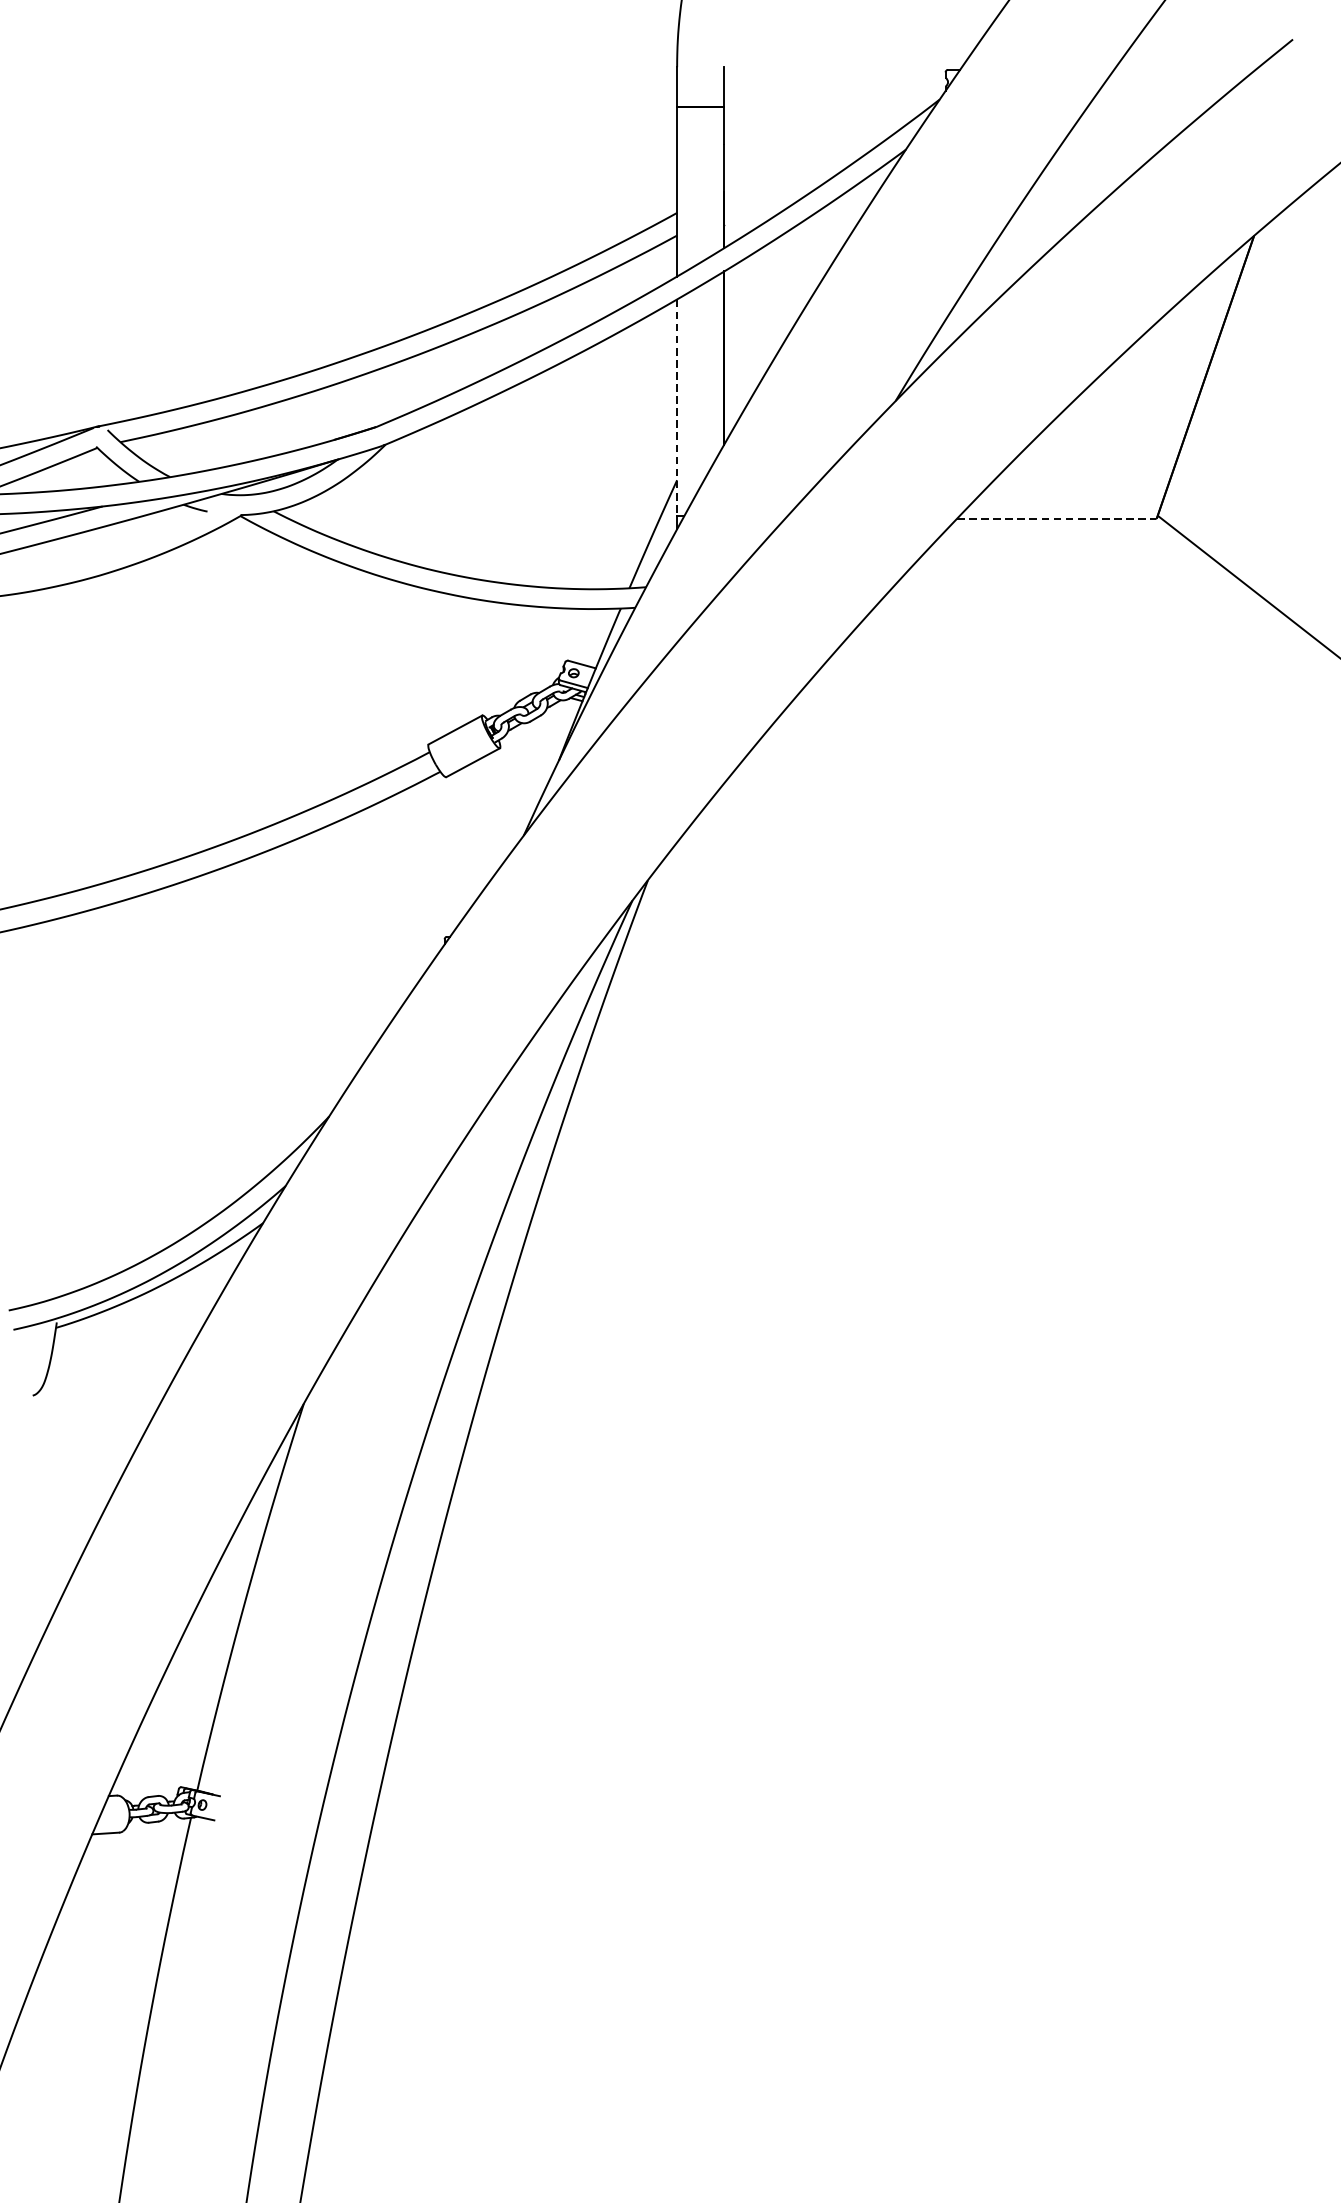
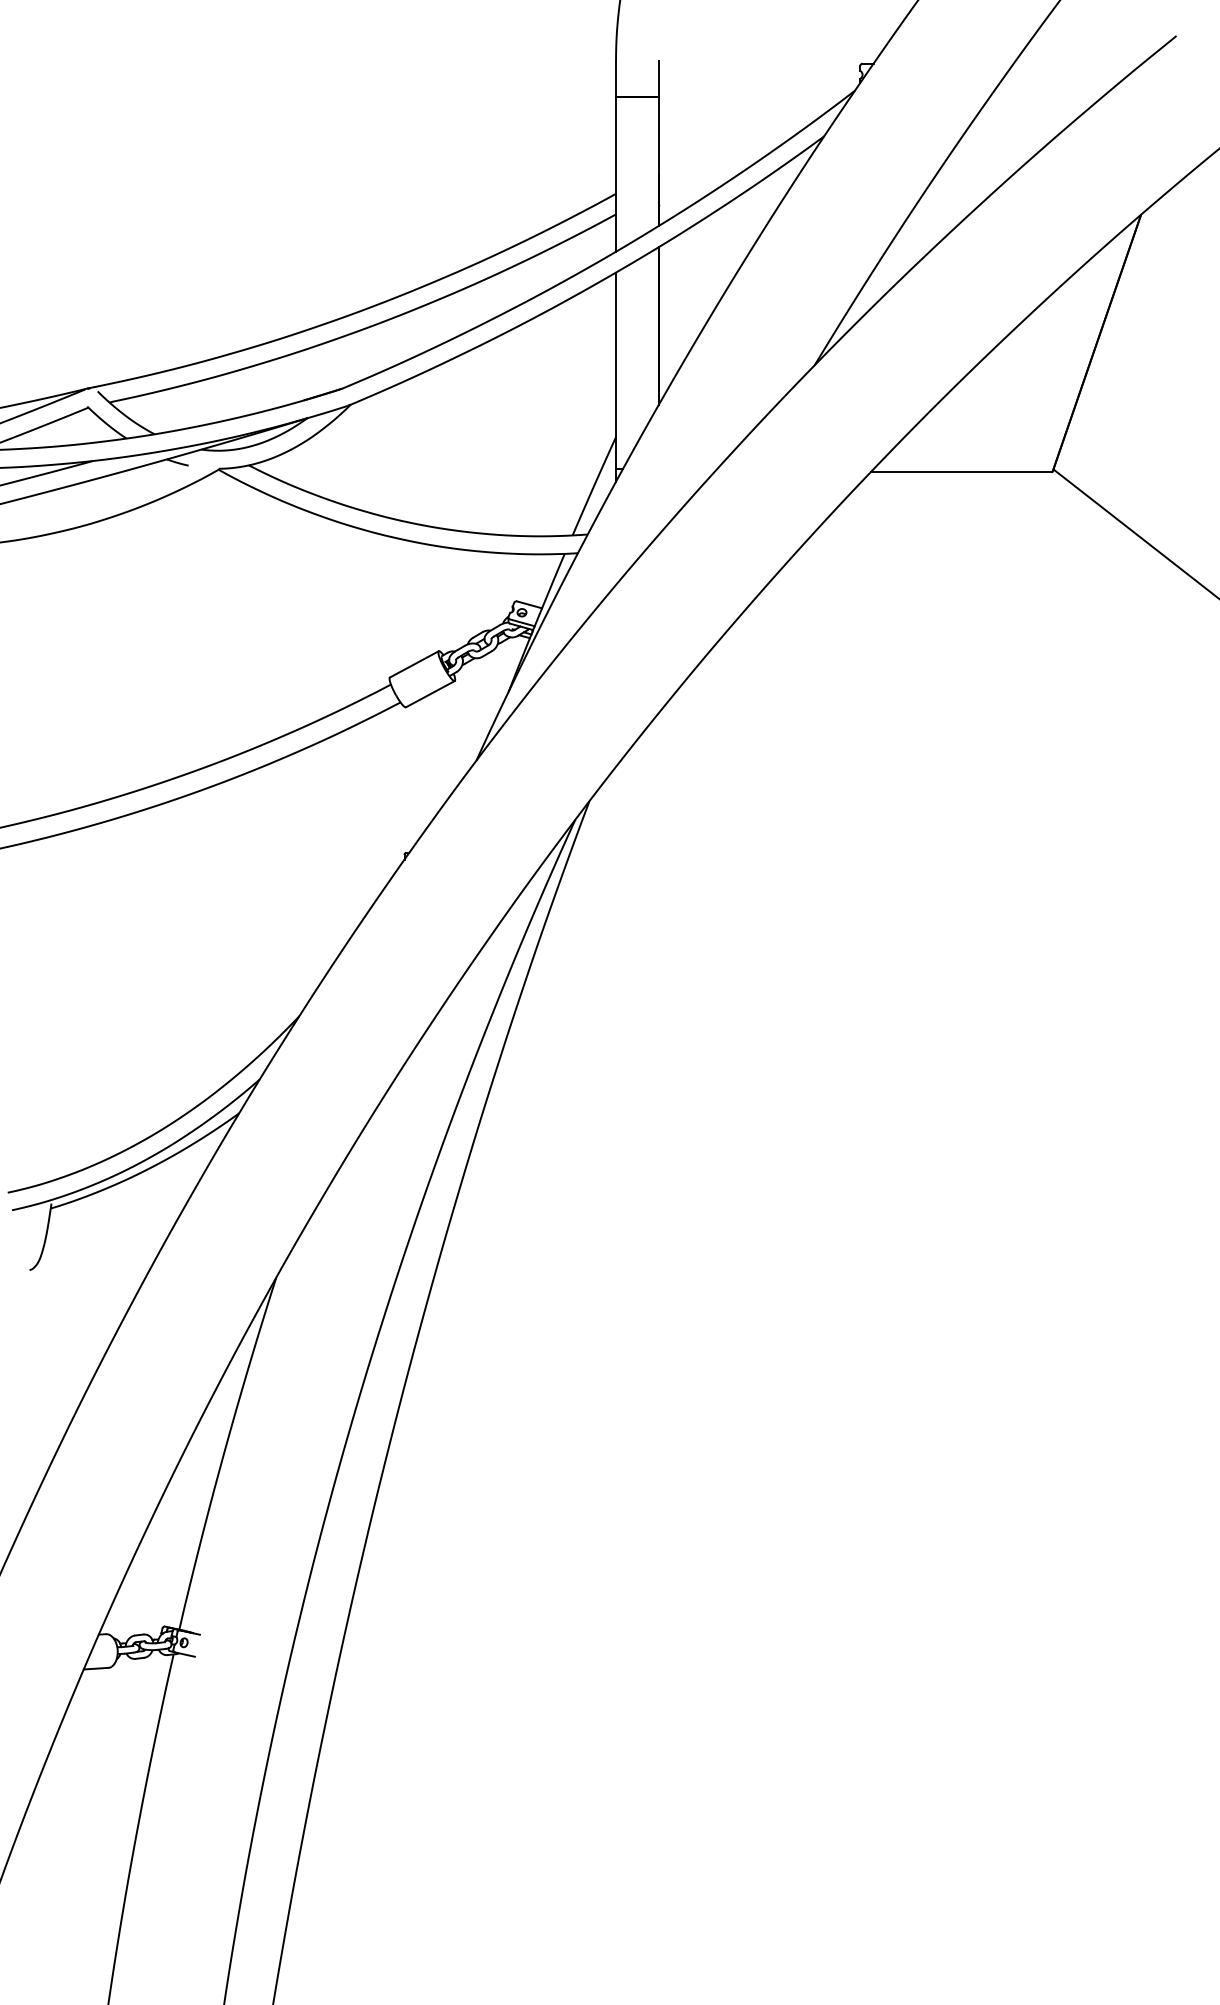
line: (677, 408) -> (616, 371), dashed -> solid
line: (1056, 519) -> (961, 472), dashed -> solid

